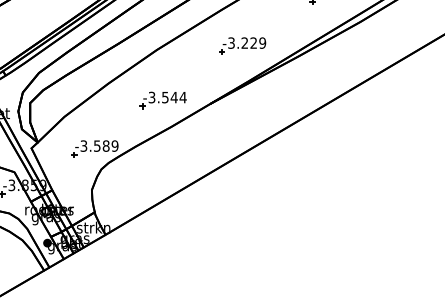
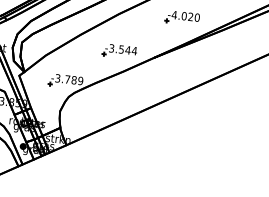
text: (246, 42) -> (185, 15), -3.229 -> -4.020
text: (97, 145) -> (67, 79), -3.589 -> -3.789

